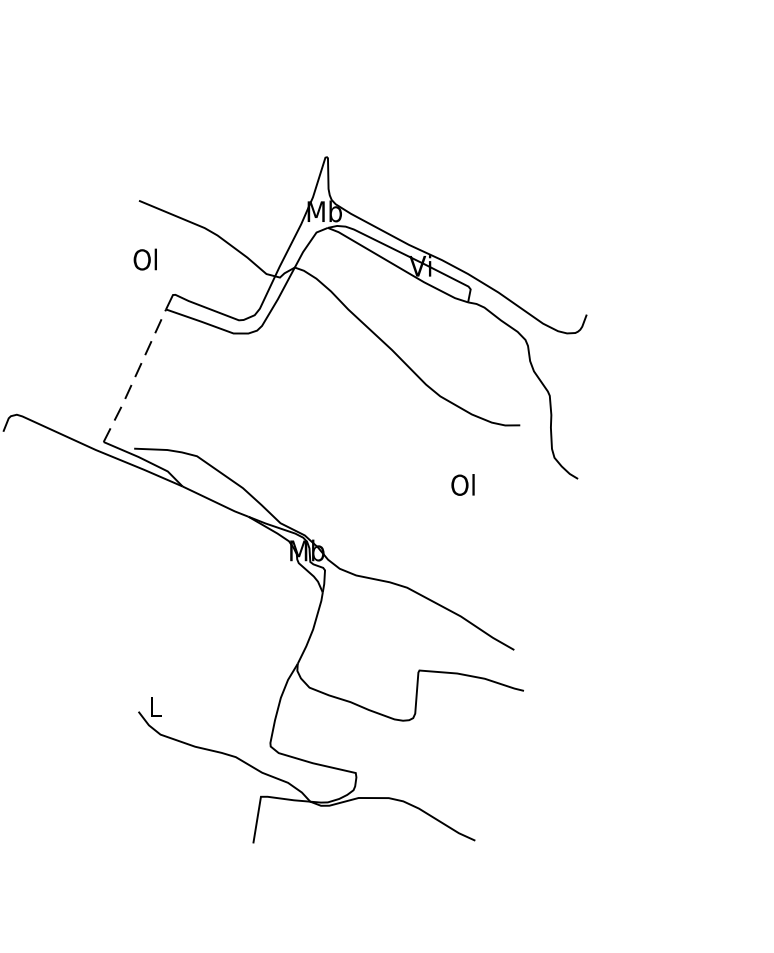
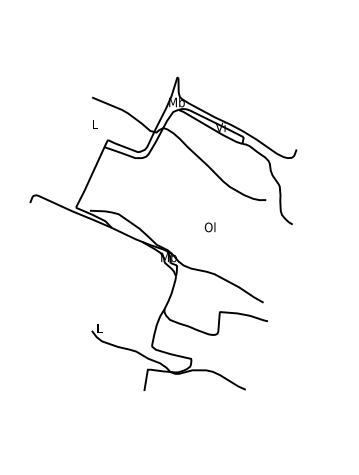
text: (144, 259) -> (94, 124), Ol -> L
line: (135, 375) -> (90, 177), dashed -> solid
text: (461, 485) -> (209, 227), moved

